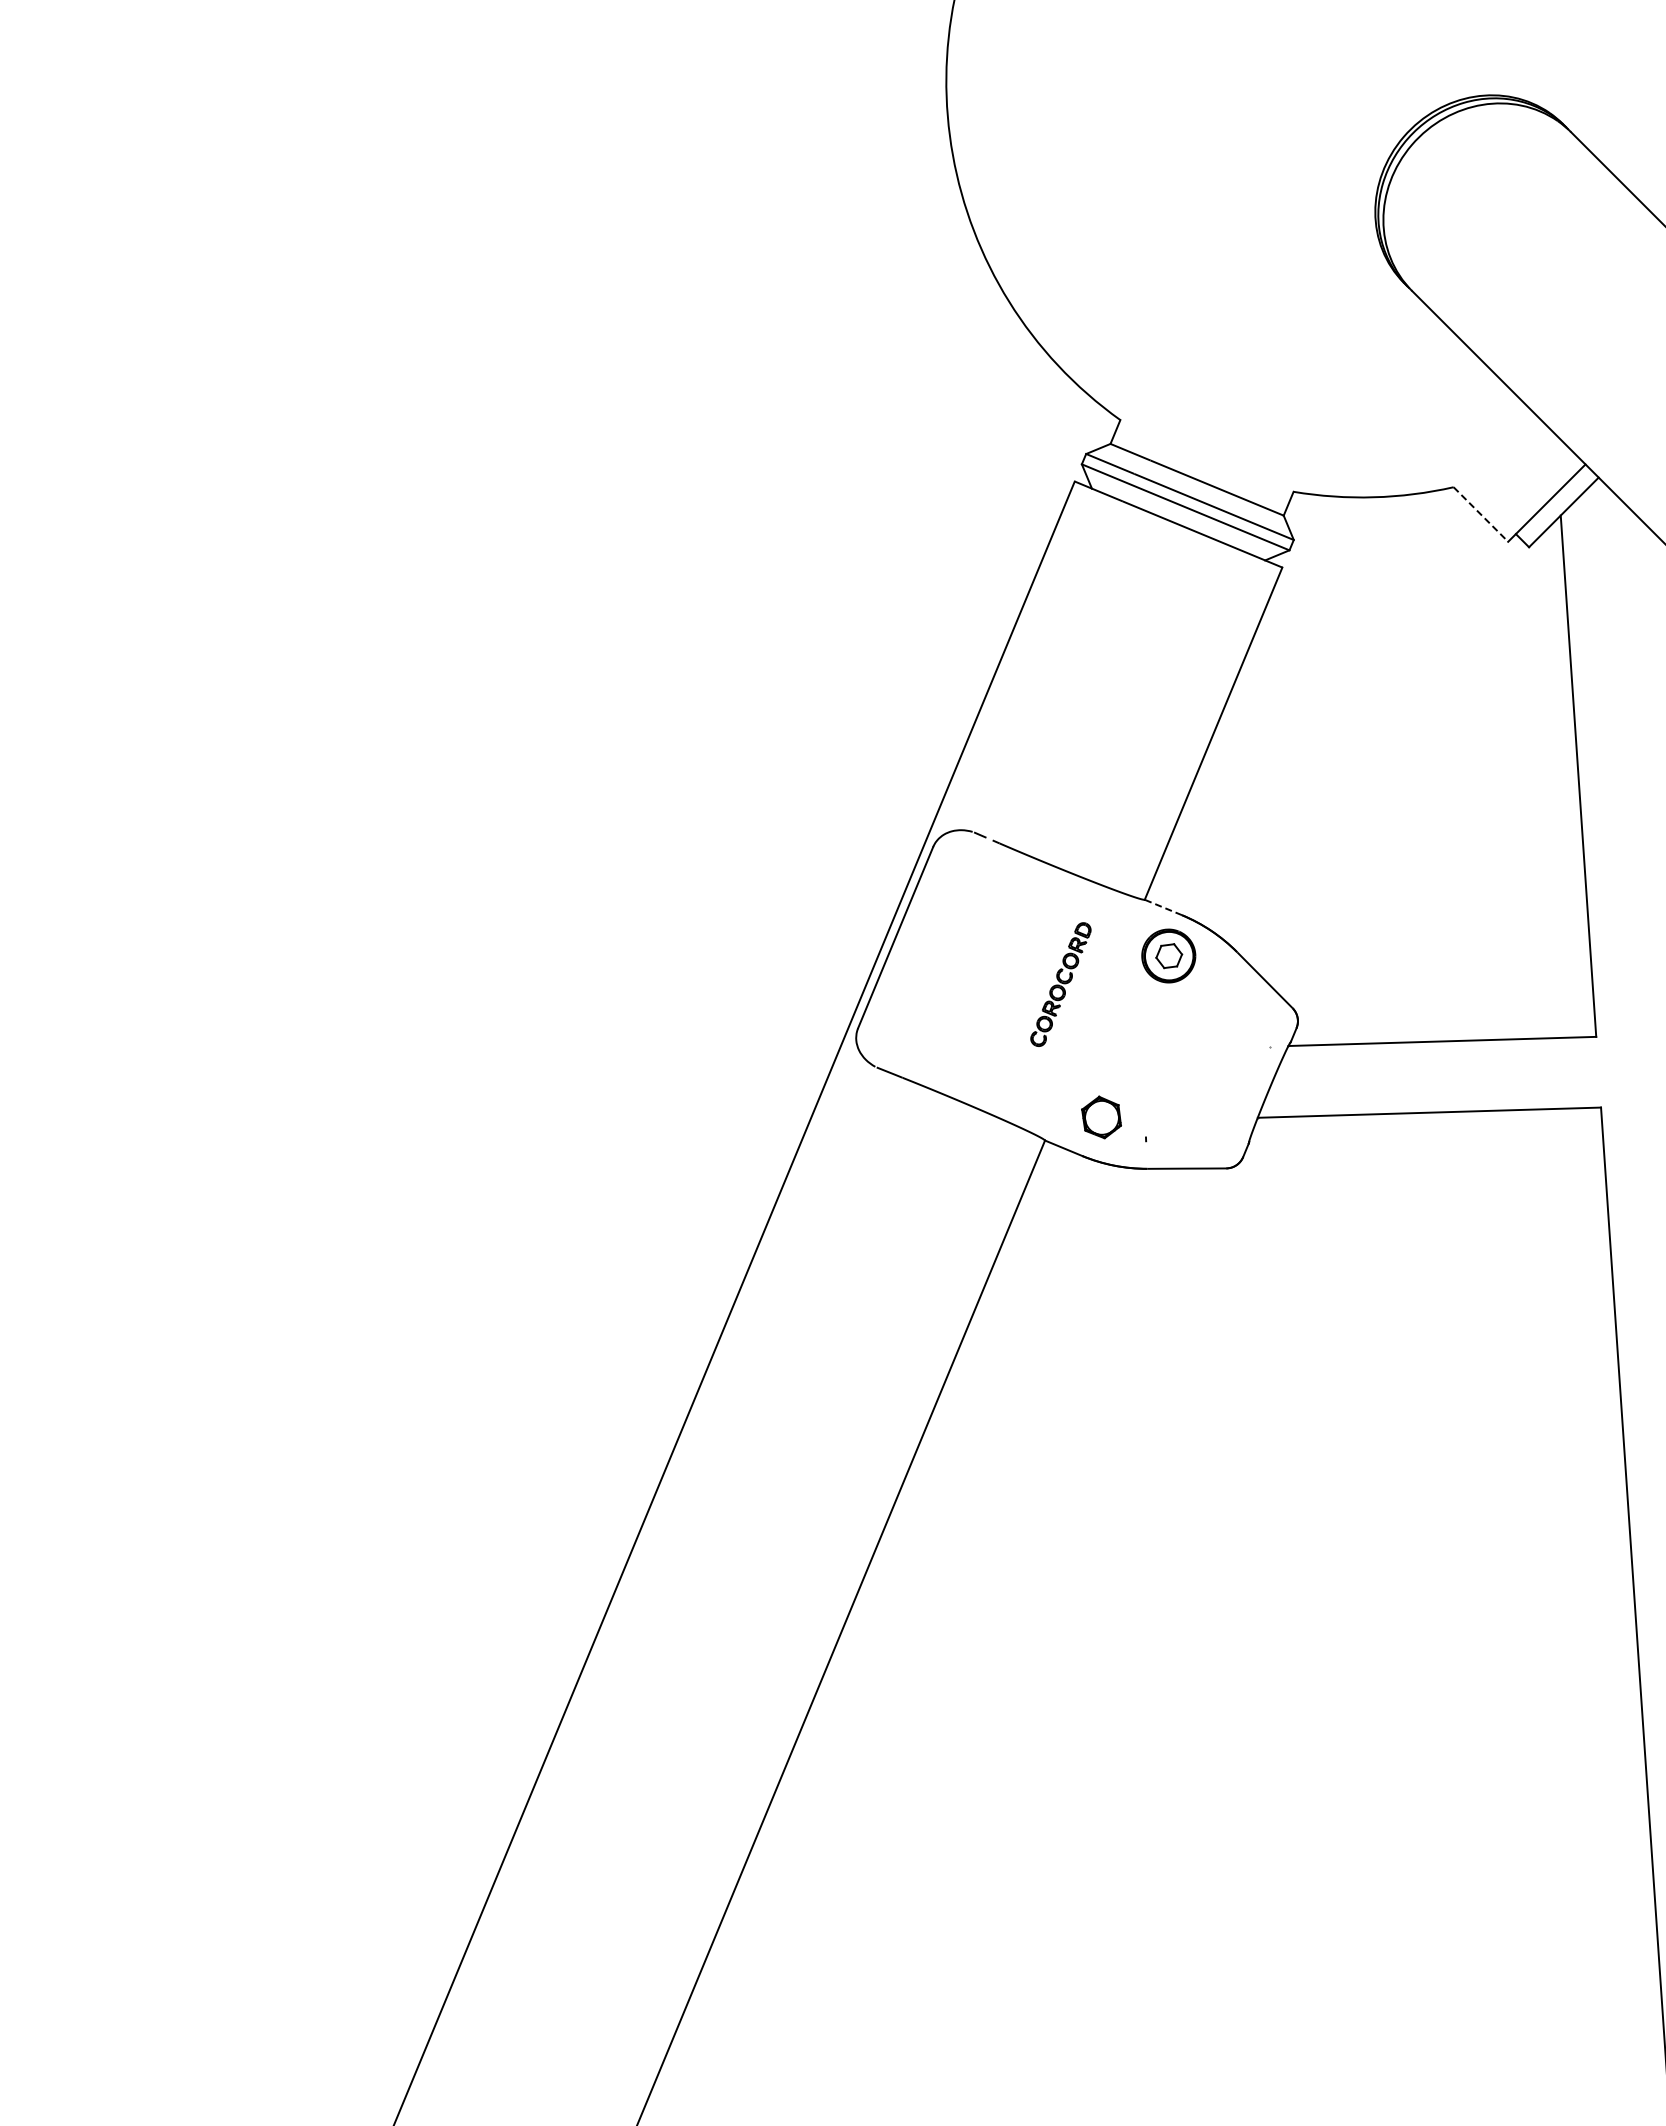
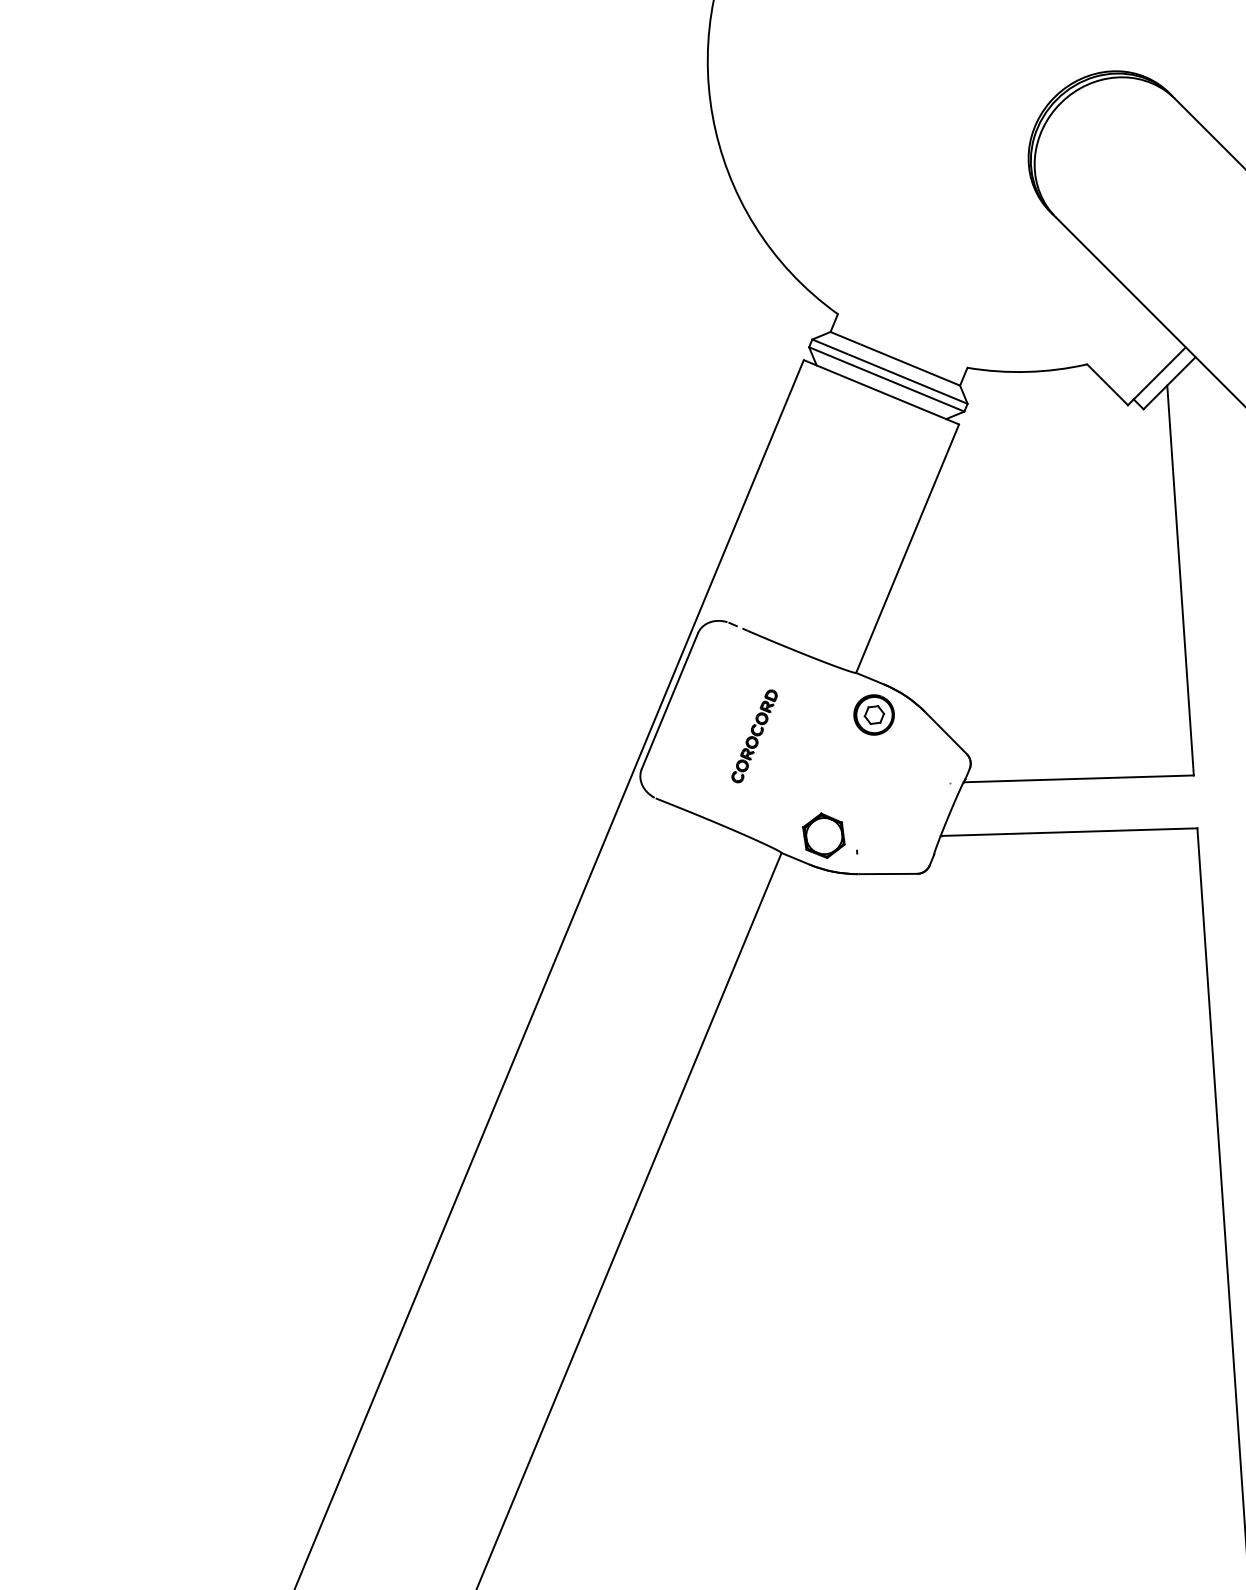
line: (1480, 514) -> (1107, 384), dashed -> solid
line: (1162, 907) -> (869, 678), dashed -> solid
part: (1060, 984) -> (754, 736), moved
part: (1101, 1117) -> (823, 835), size x1.43

